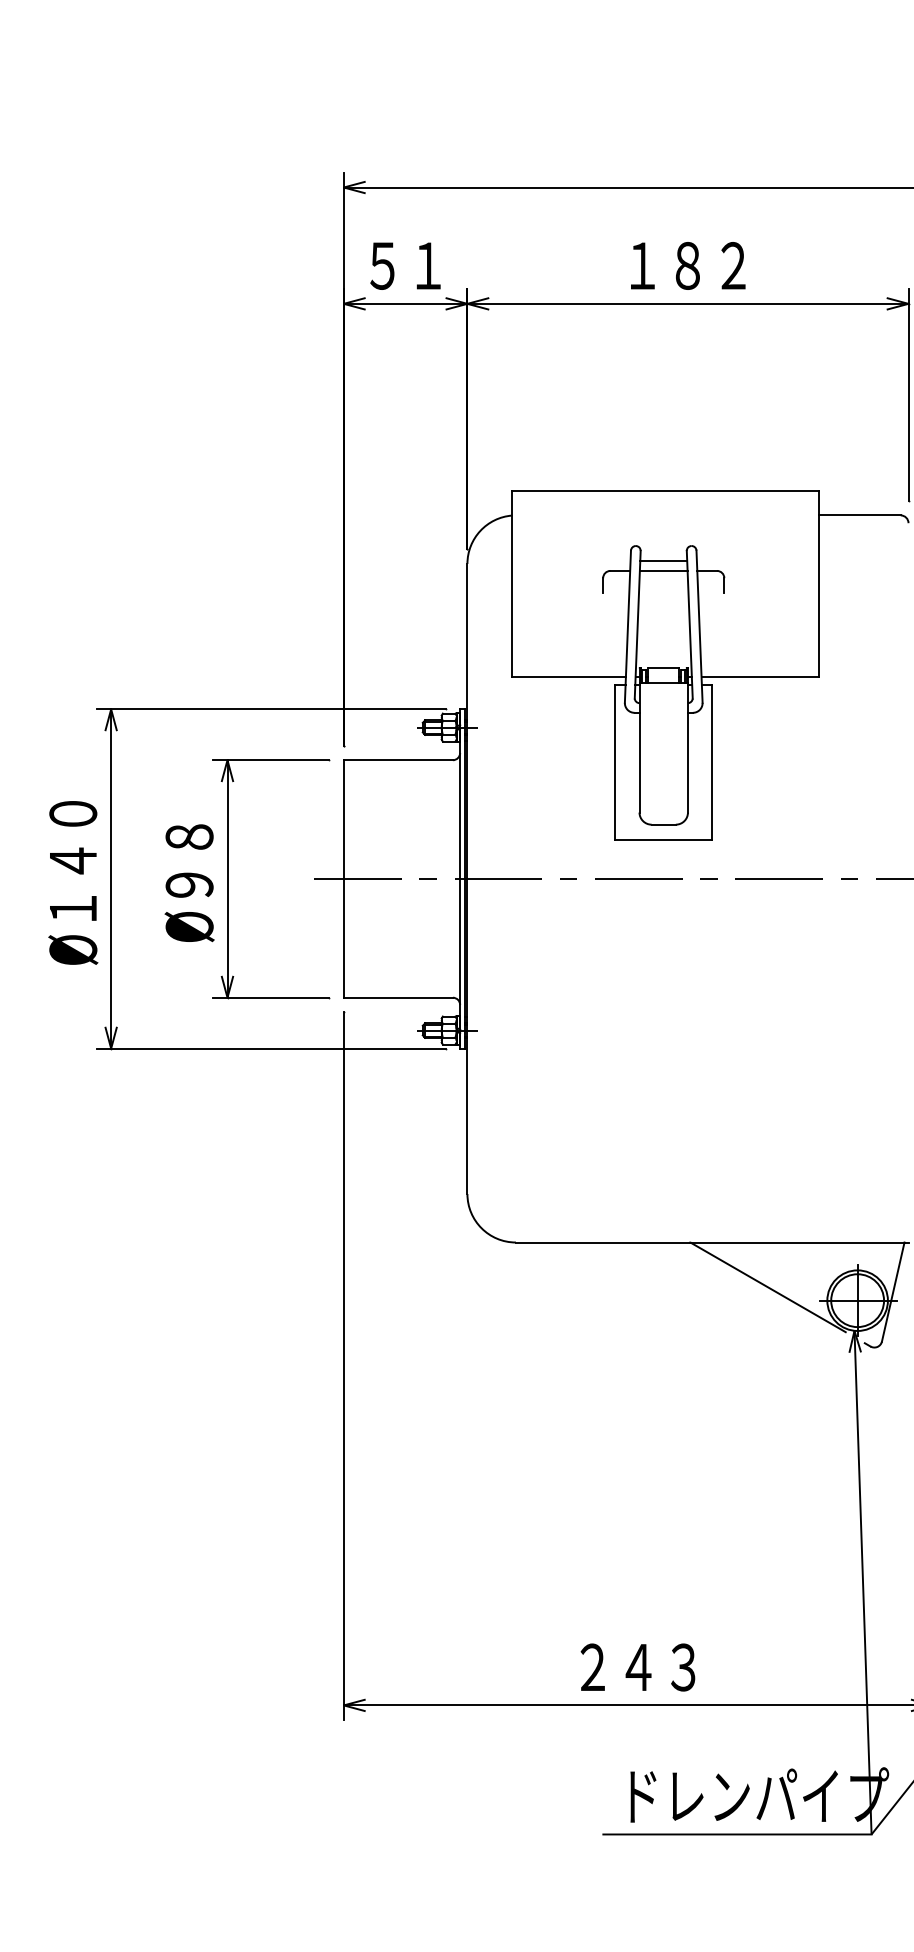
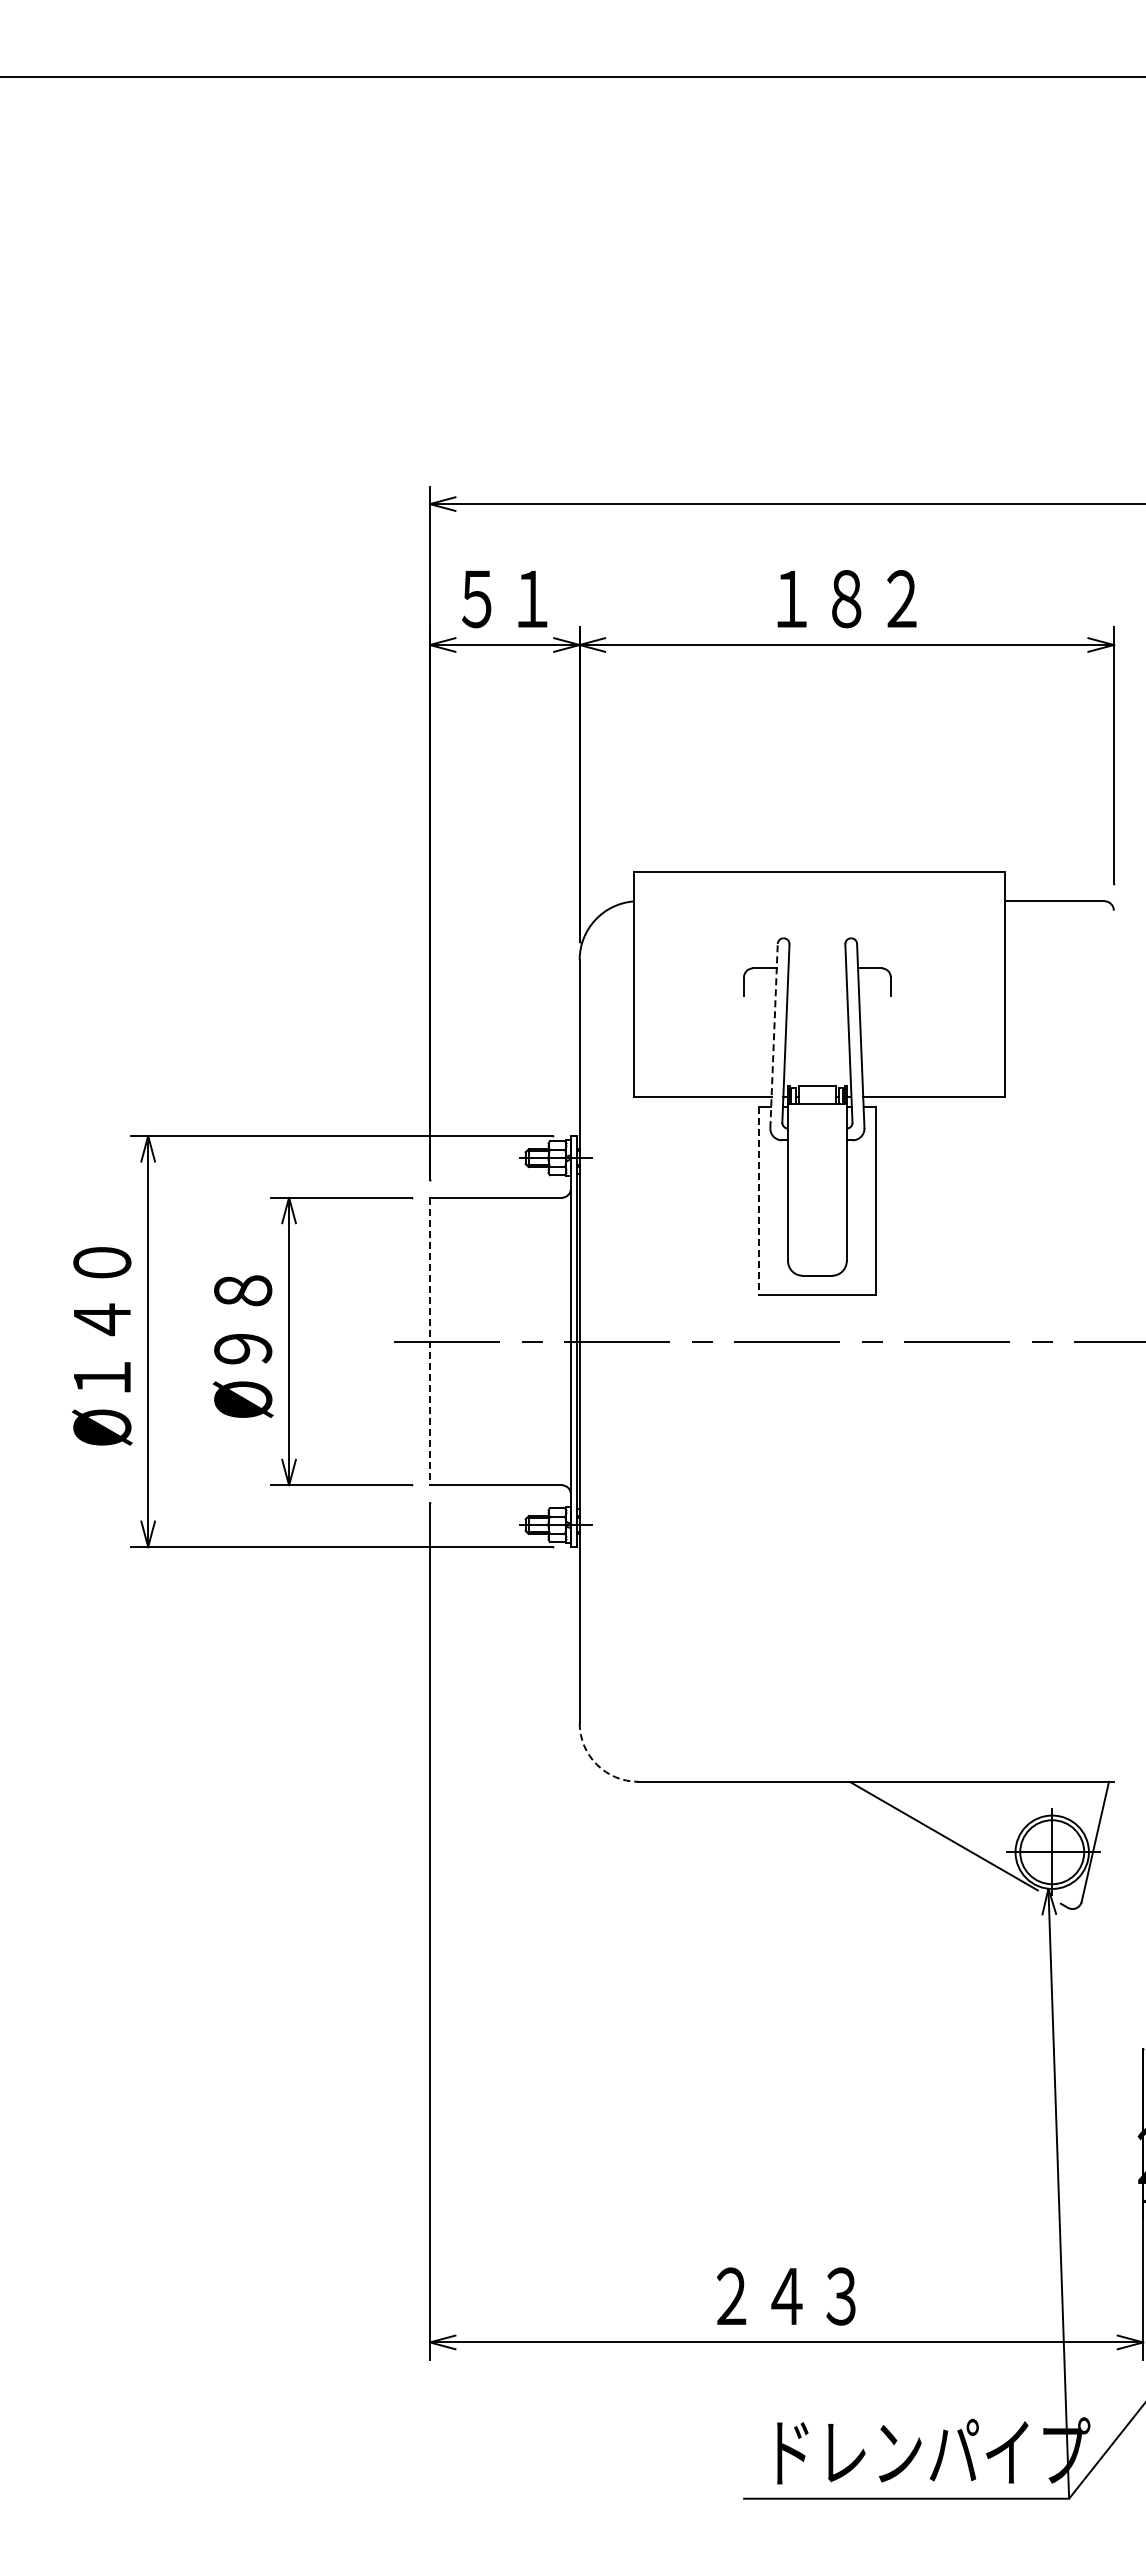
line: (663, 561) -> (817, 956), removed
line: (663, 570) -> (817, 968), removed
line: (628, 626) -> (774, 1035), solid -> dashed
line: (615, 762) -> (758, 1200), solid -> dashed
line: (343, 878) -> (429, 1341), solid -> dashed
arc: (481, 1228) -> (596, 1764), solid -> dashed

